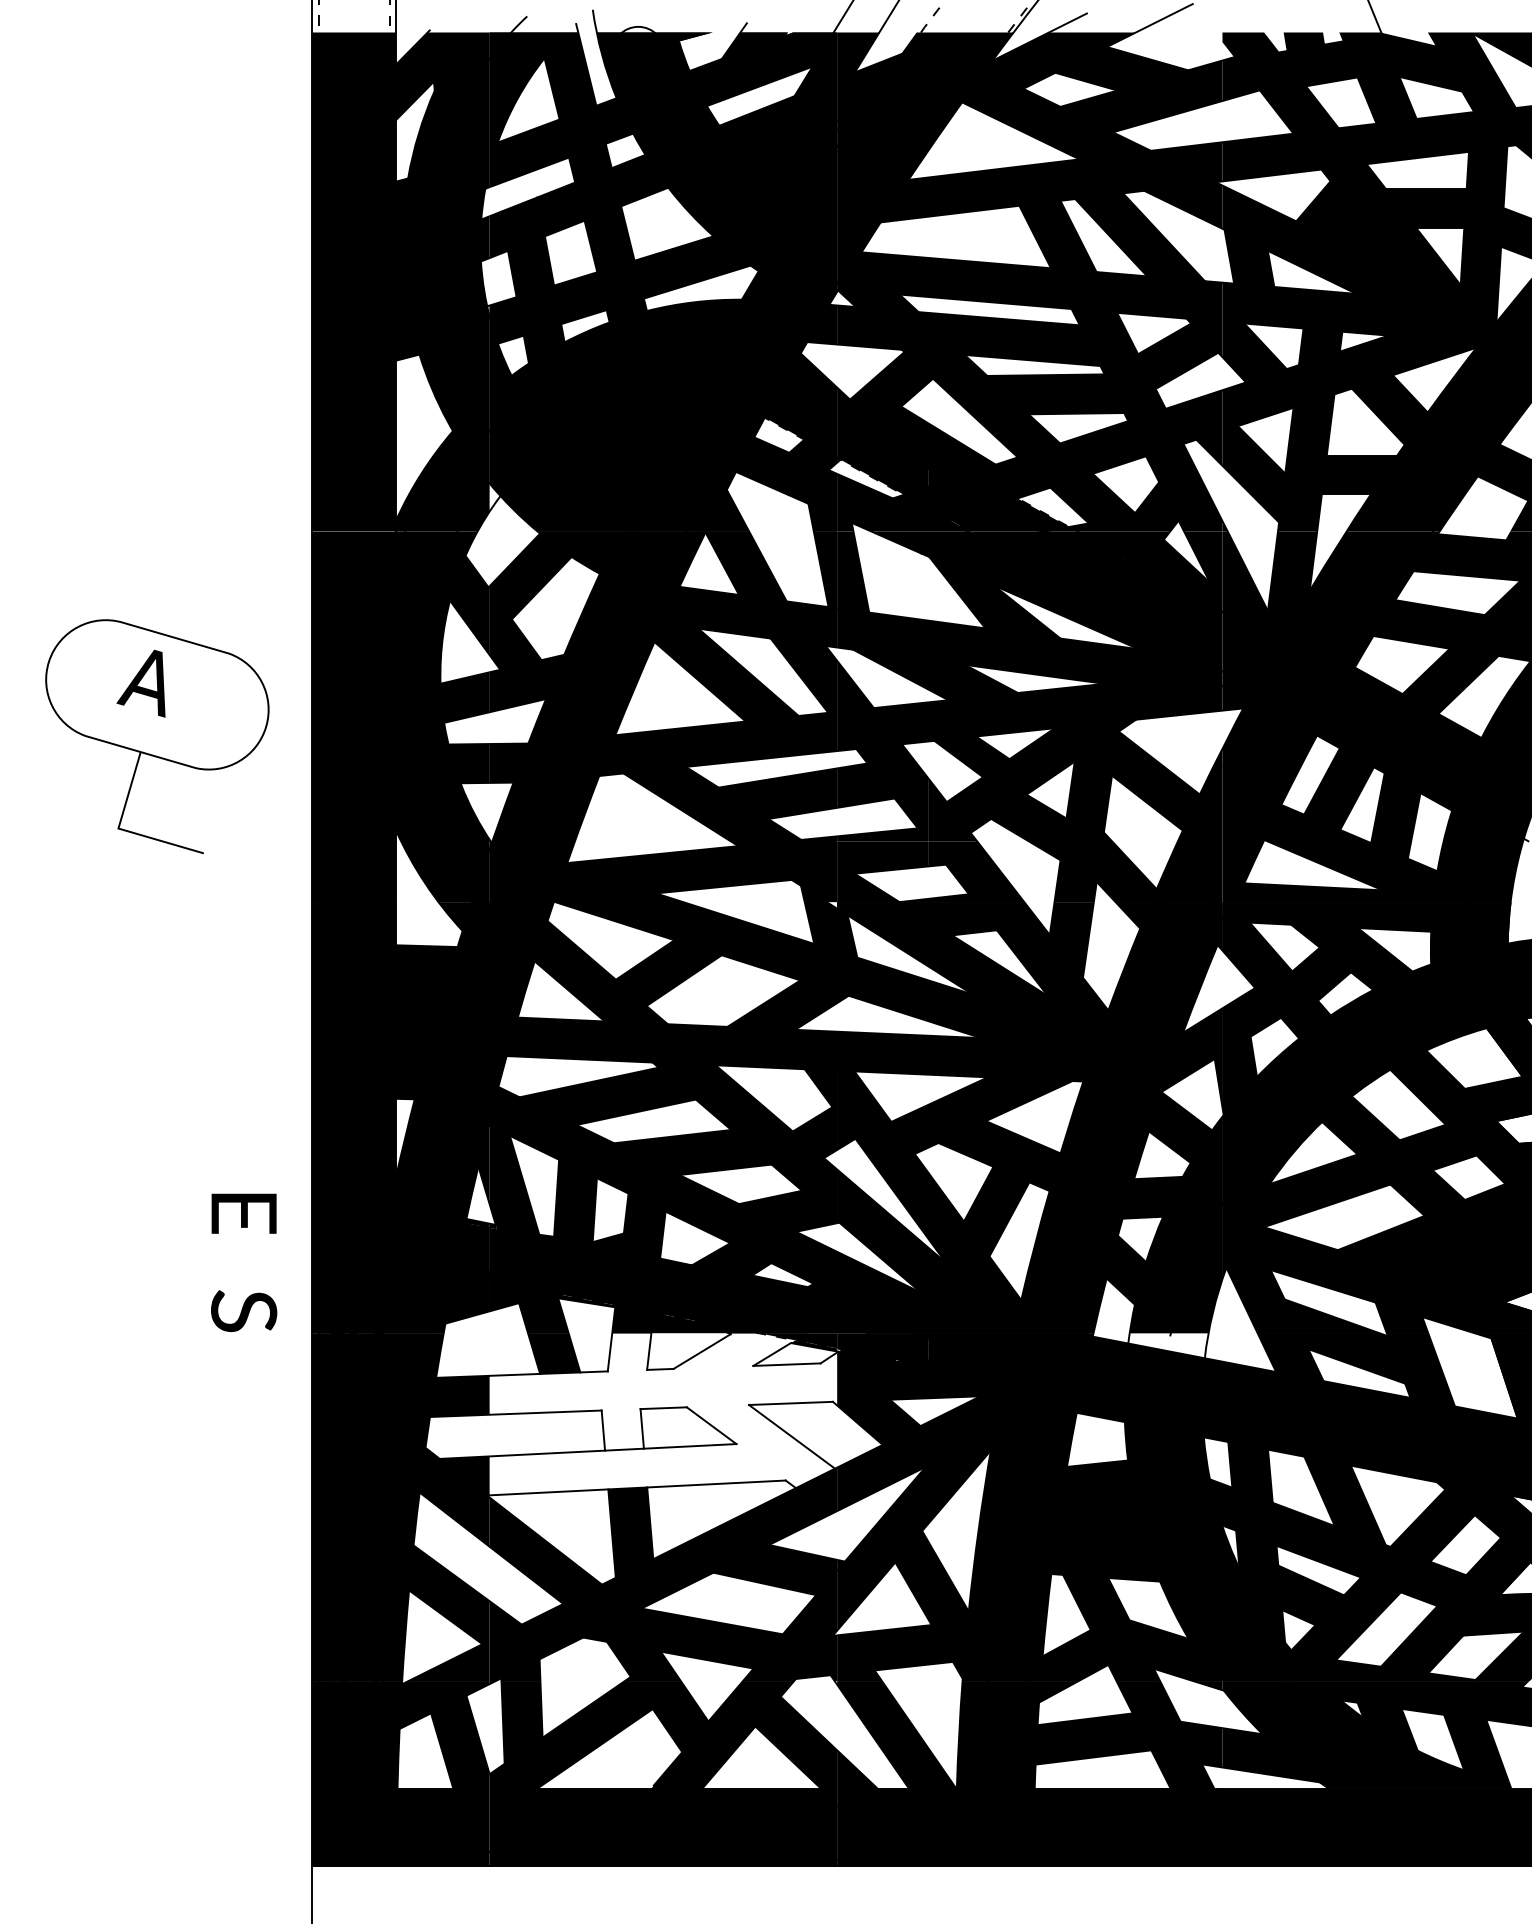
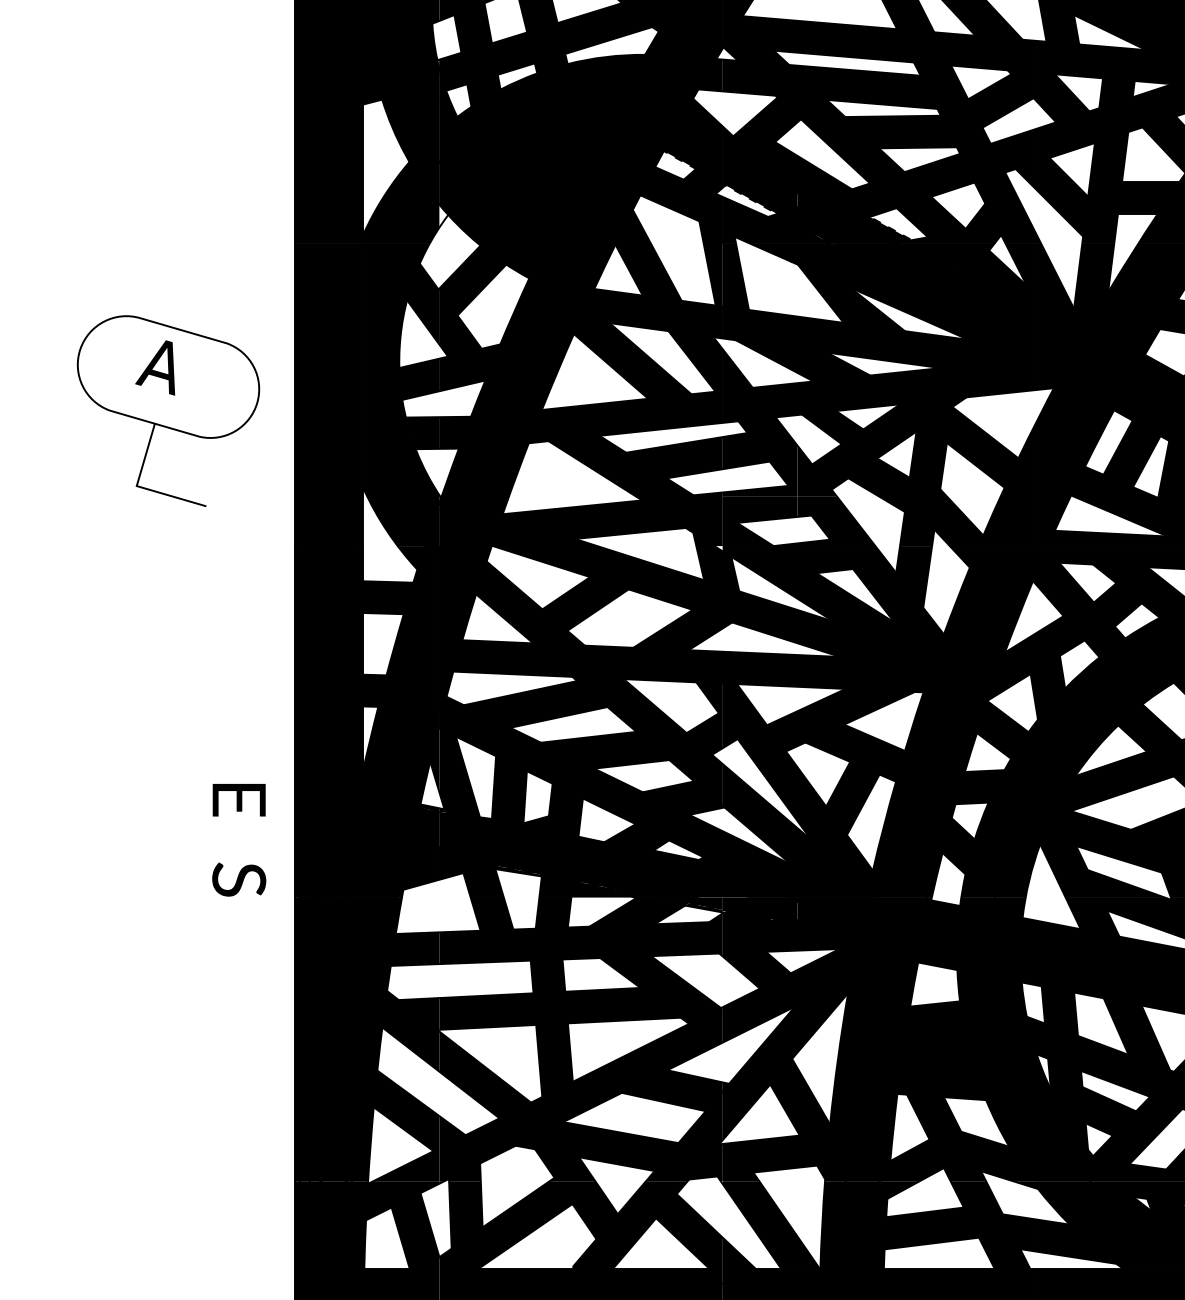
fill: (1168, 1345) -> (992, 907), added
fill: (663, 1414) -> (581, 963), added

